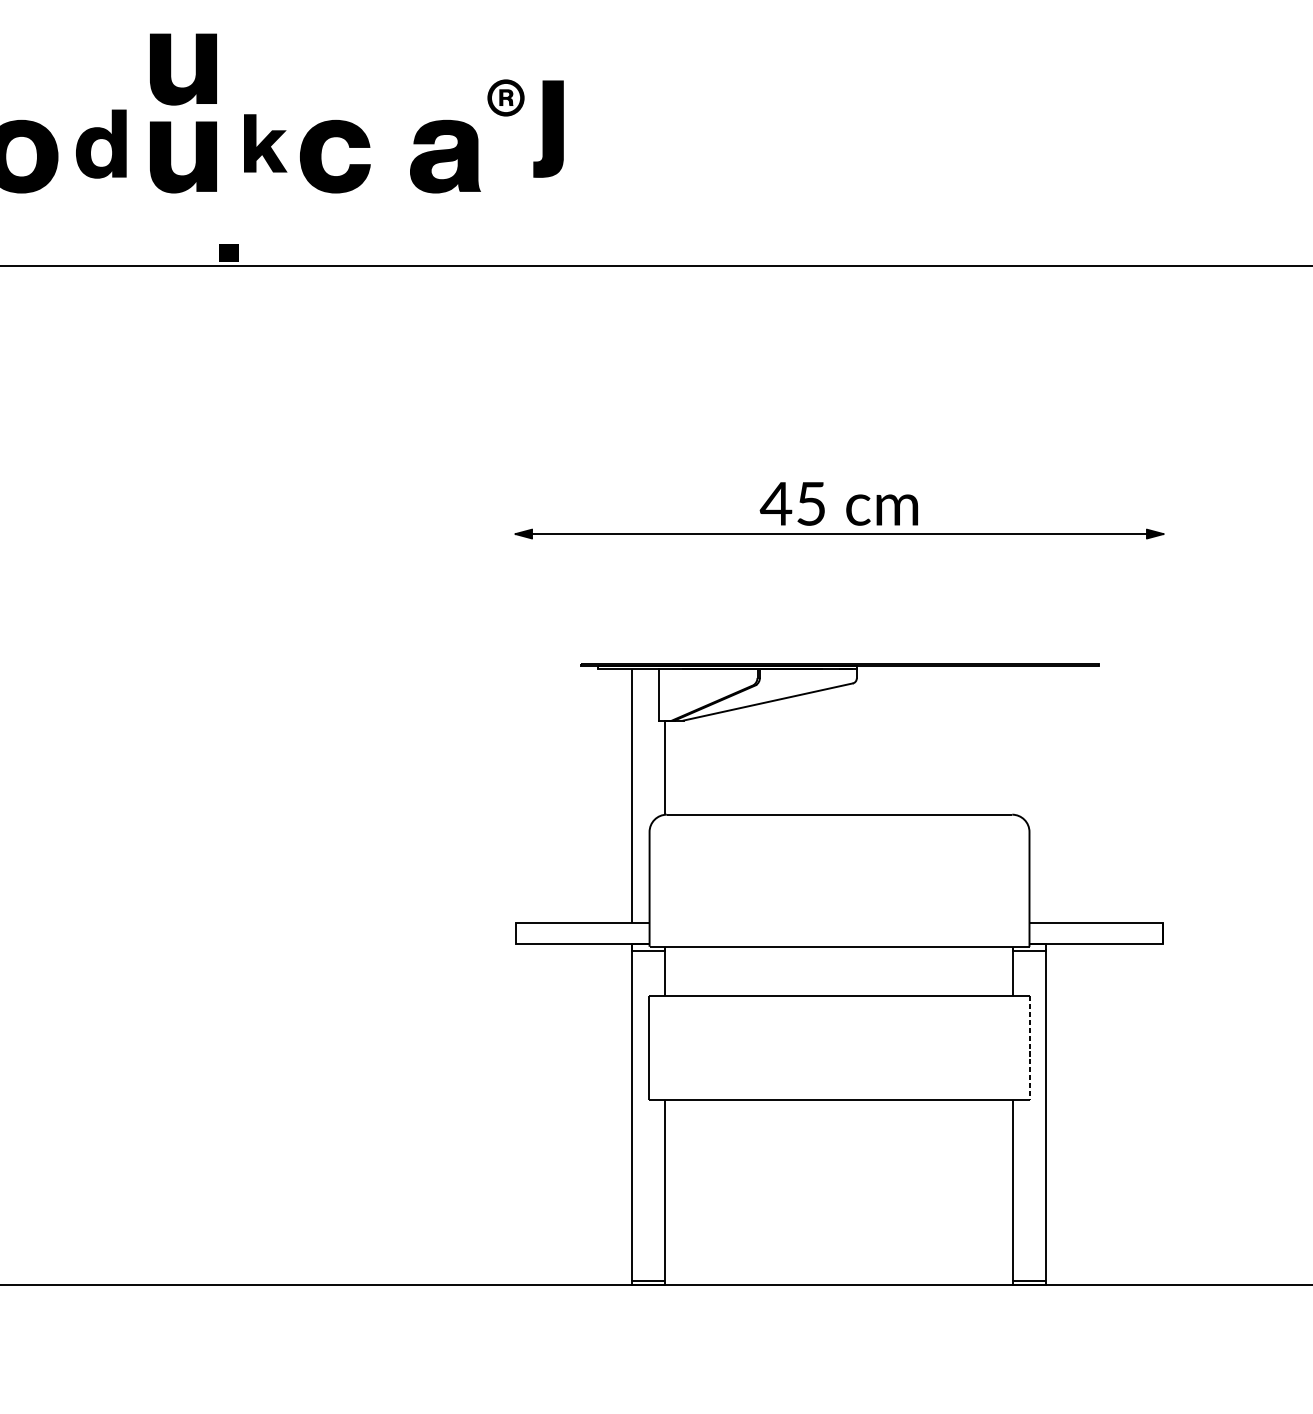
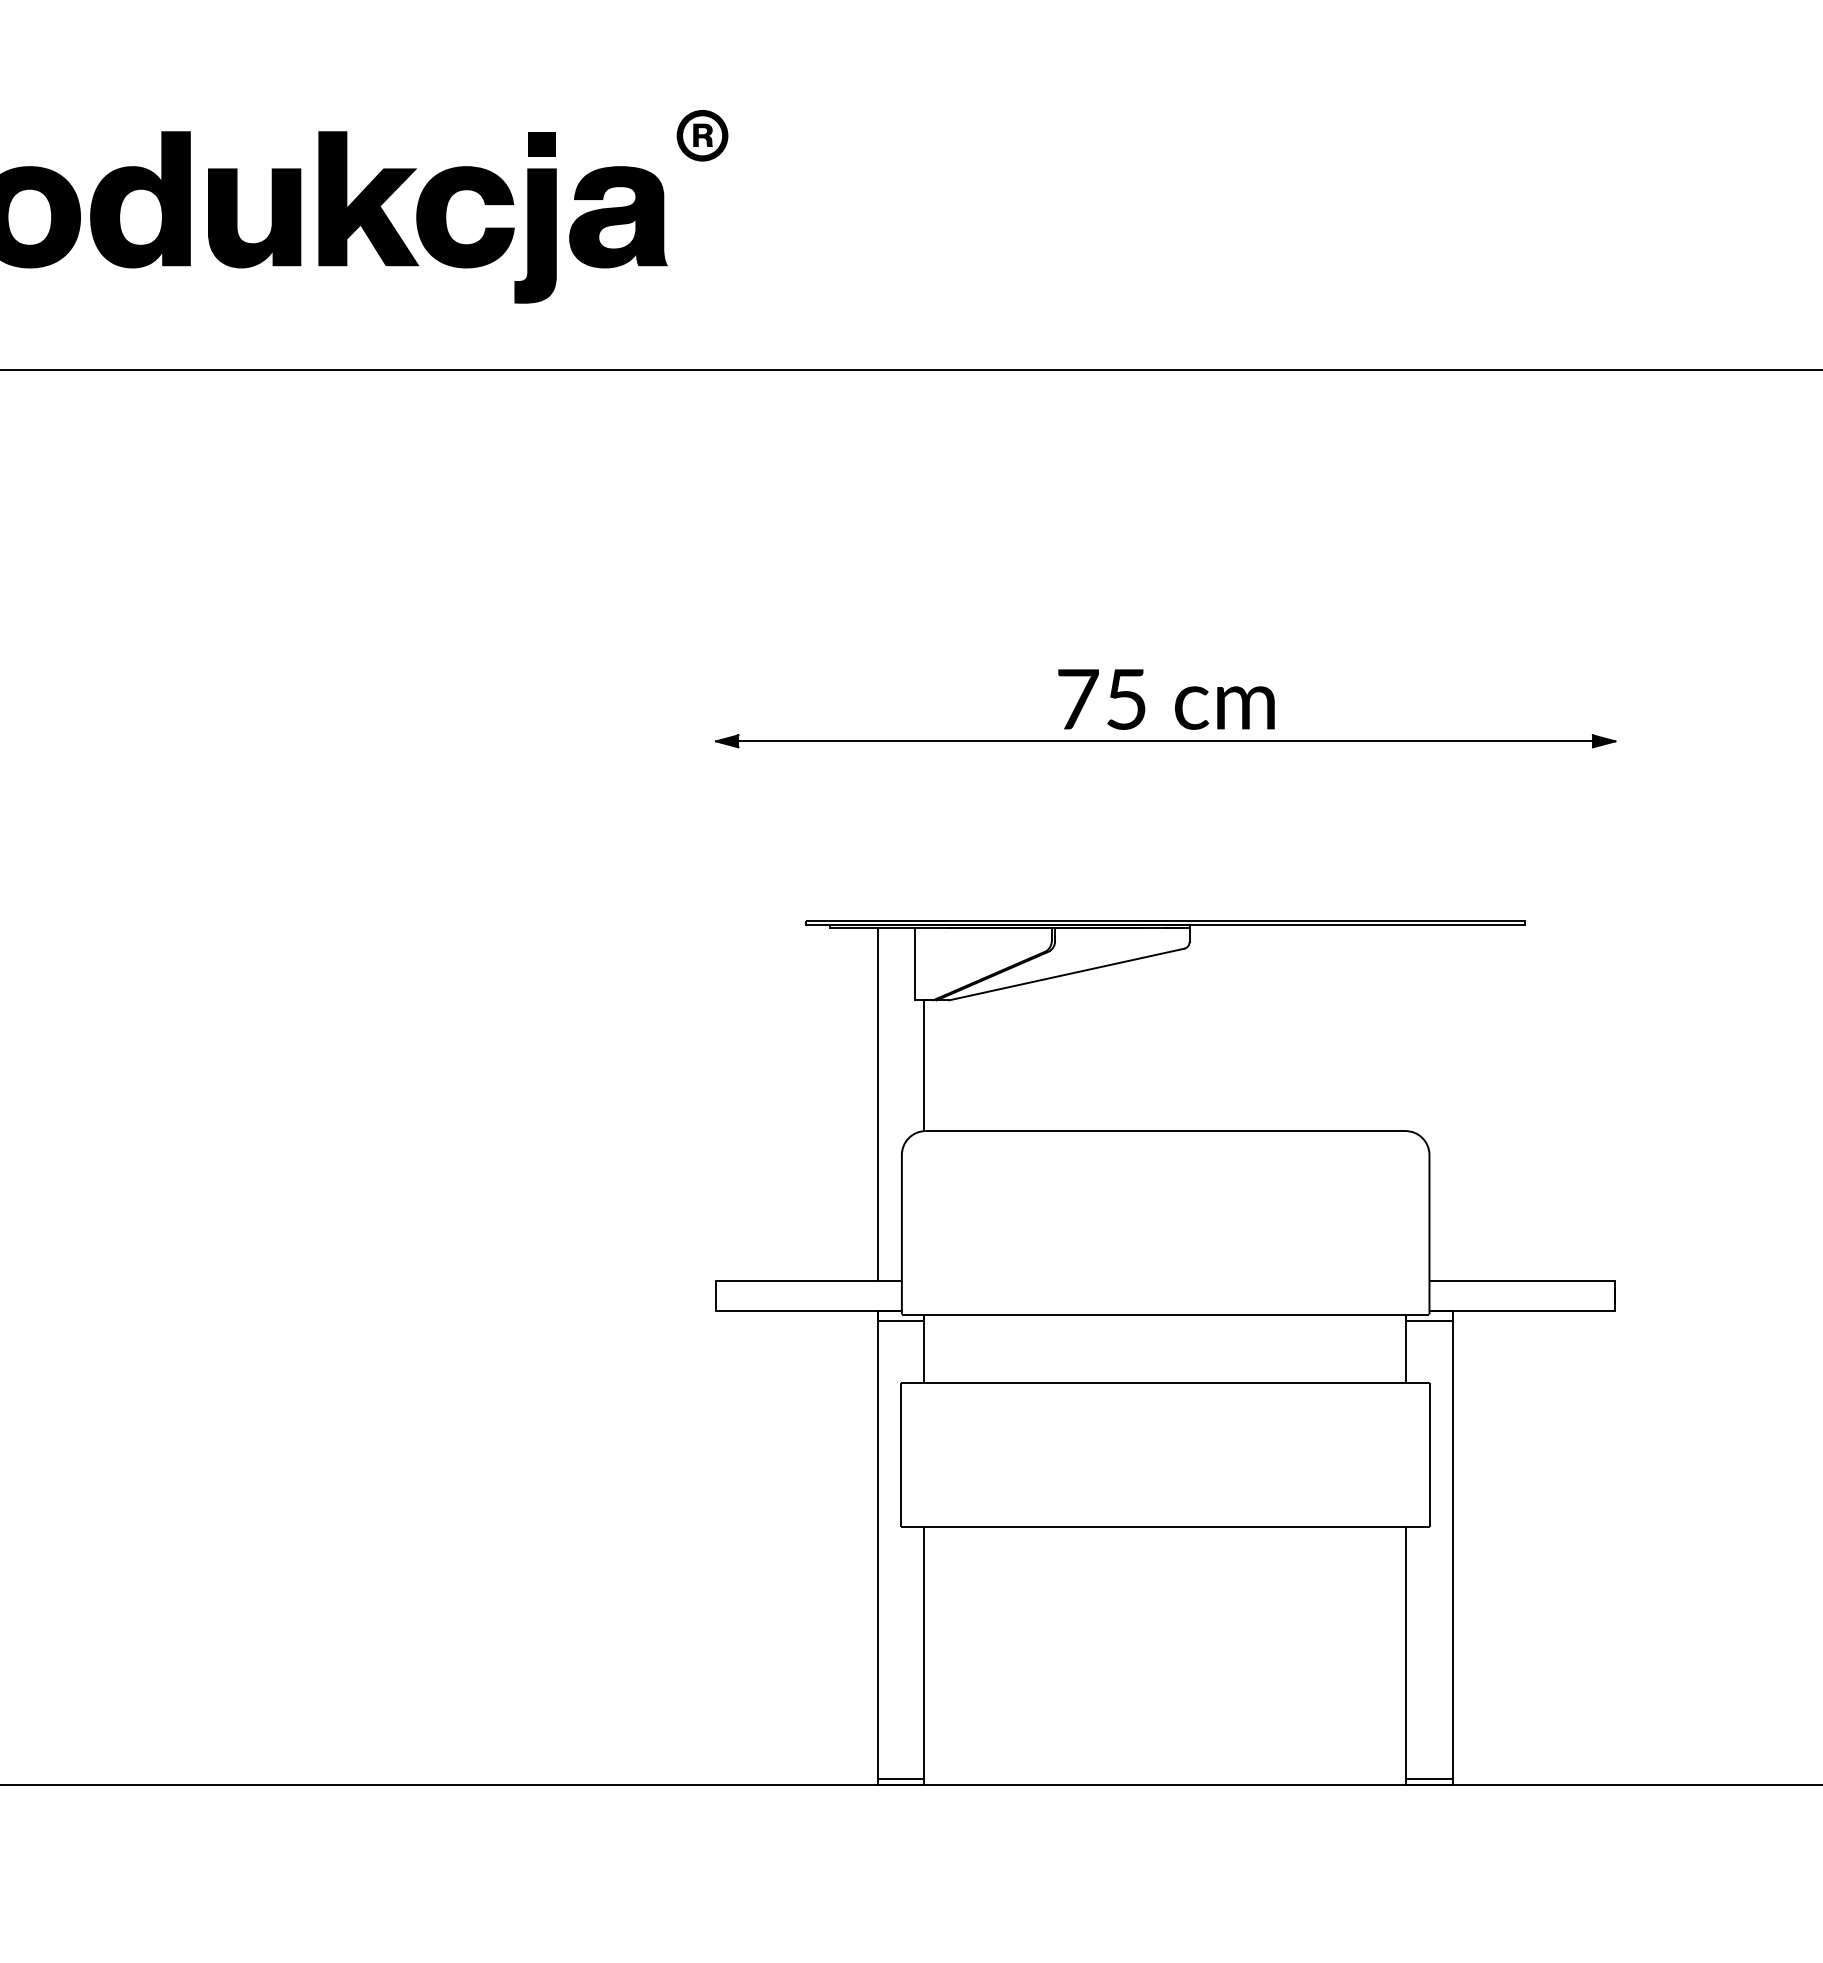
part: (171, 69) -> (237, 96), removed
part: (548, 128) -> (535, 235), moved
part: (101, 143) -> (140, 199), size x1.43
part: (265, 143) -> (368, 198), size x1.67
part: (228, 252) -> (541, 144), moved
text: (775, 503) -> (1076, 699), 45 -> 75
line: (1029, 1047) -> (1429, 1454), dashed -> solid

